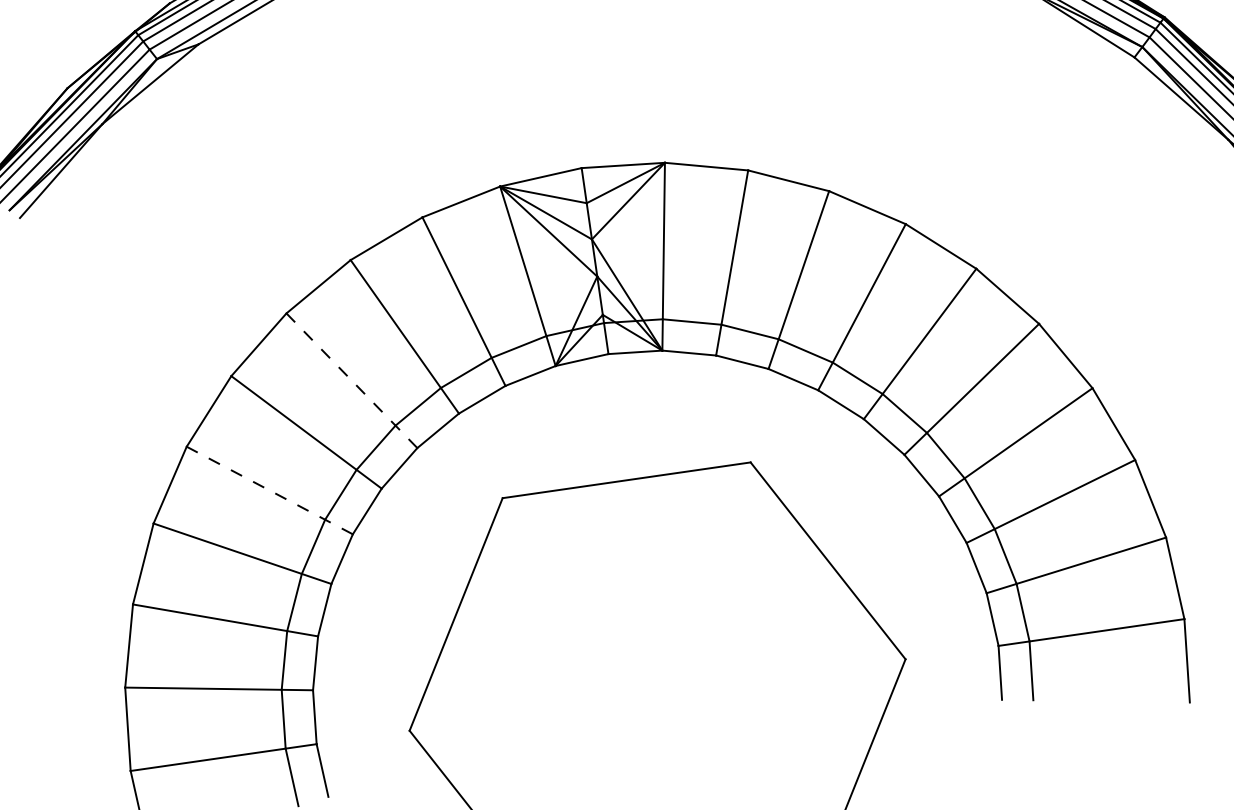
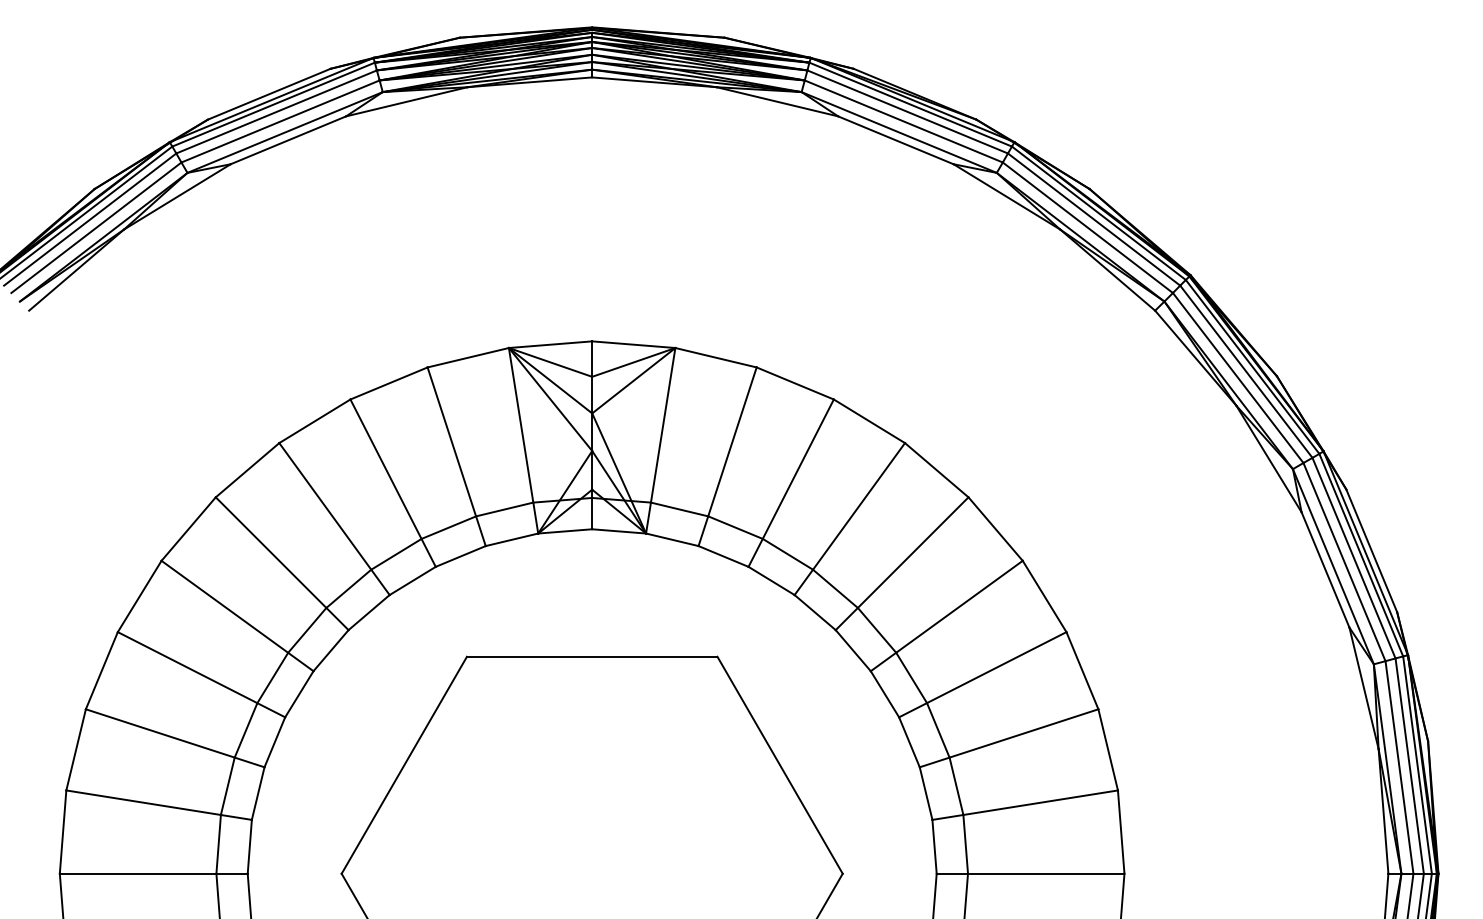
line: (352, 381) -> (334, 519), dashed -> solid
line: (269, 491) -> (237, 616), dashed -> solid

